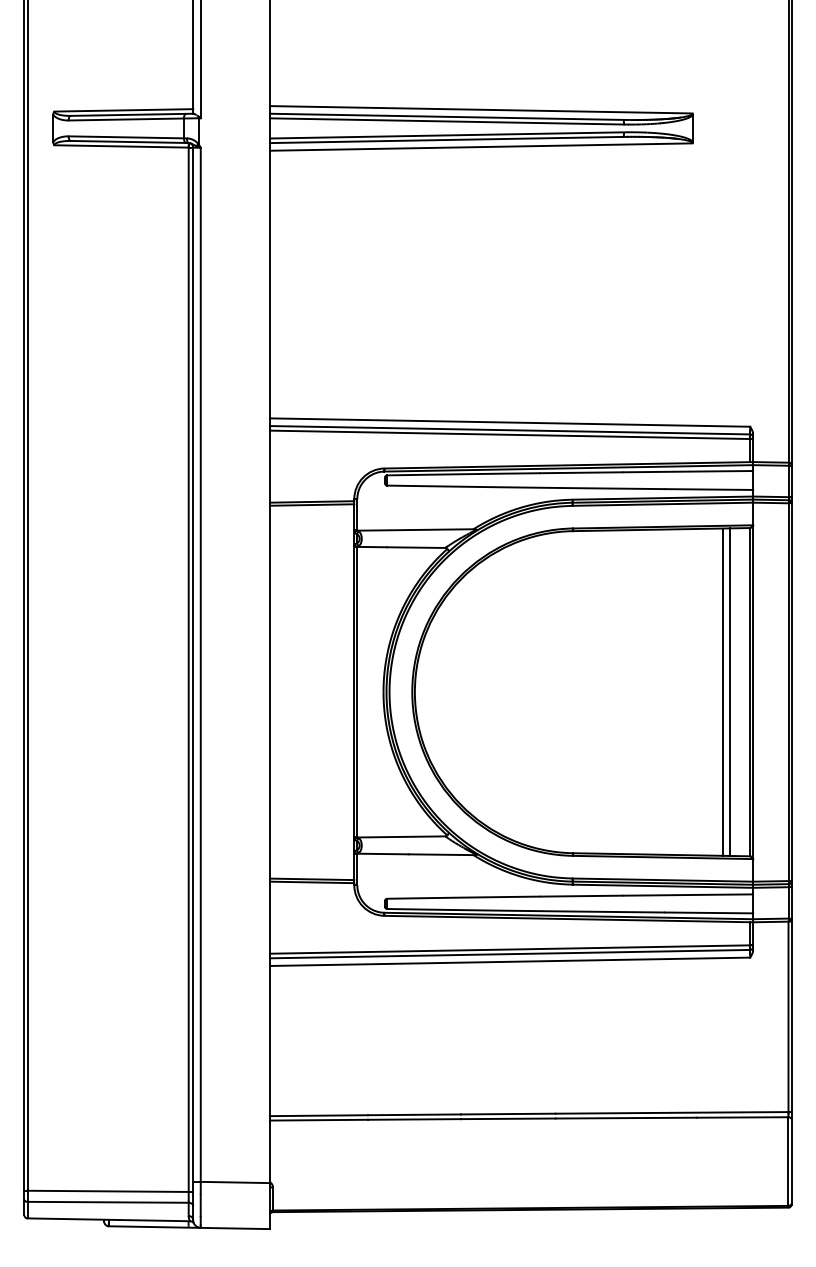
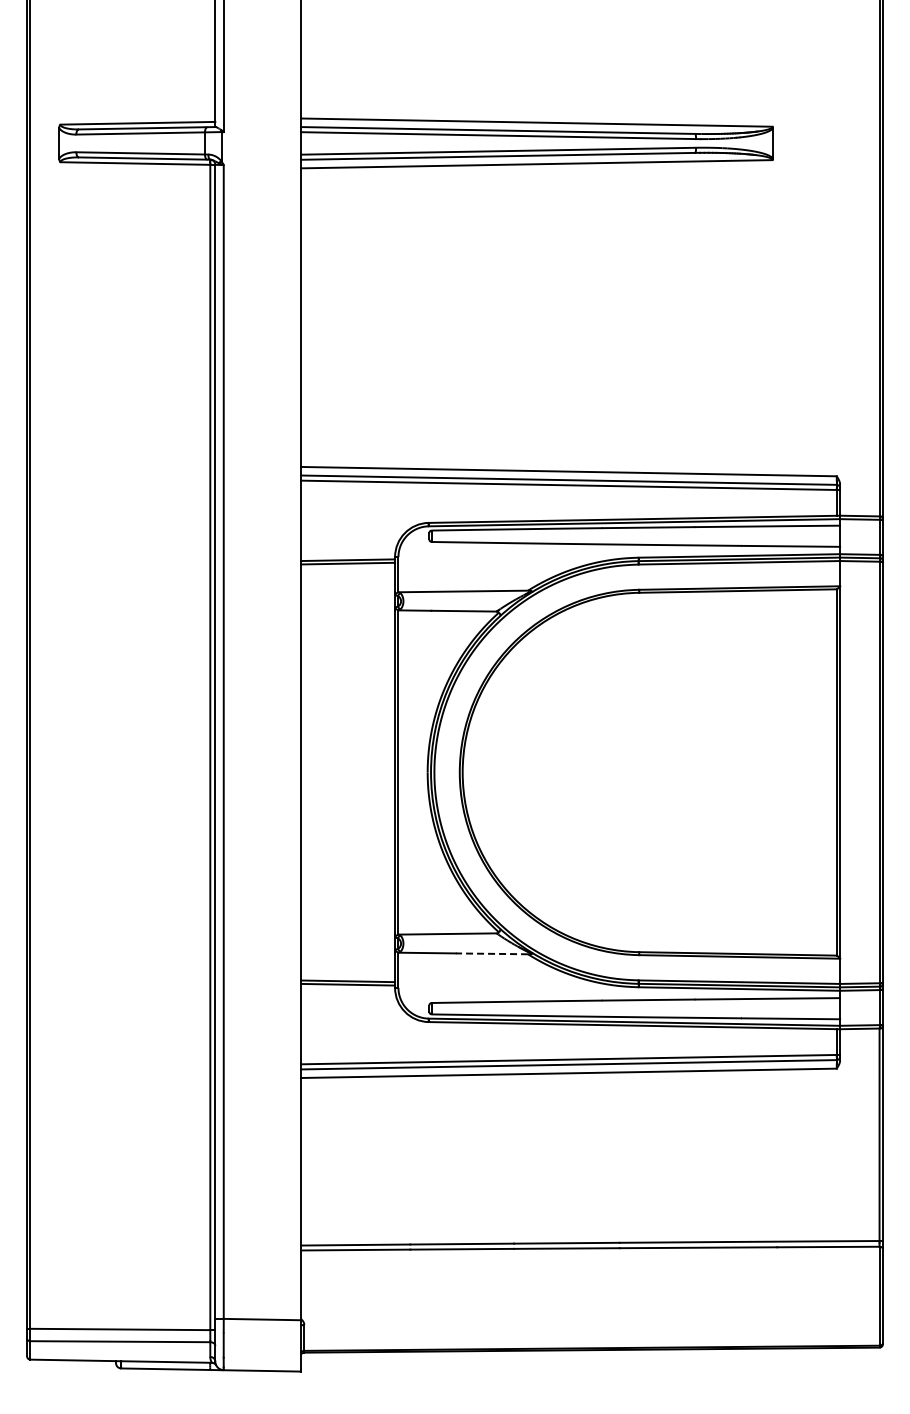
line: (723, 692) -> (806, 772), removed
line: (730, 692) -> (814, 772), removed
line: (440, 854) -> (491, 953), solid -> dashed

